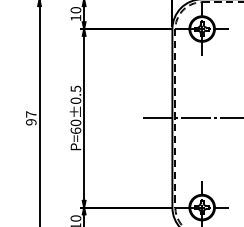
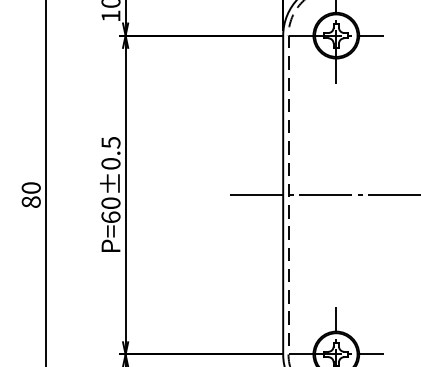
text: (31, 118) -> (31, 195), 97 -> 80

